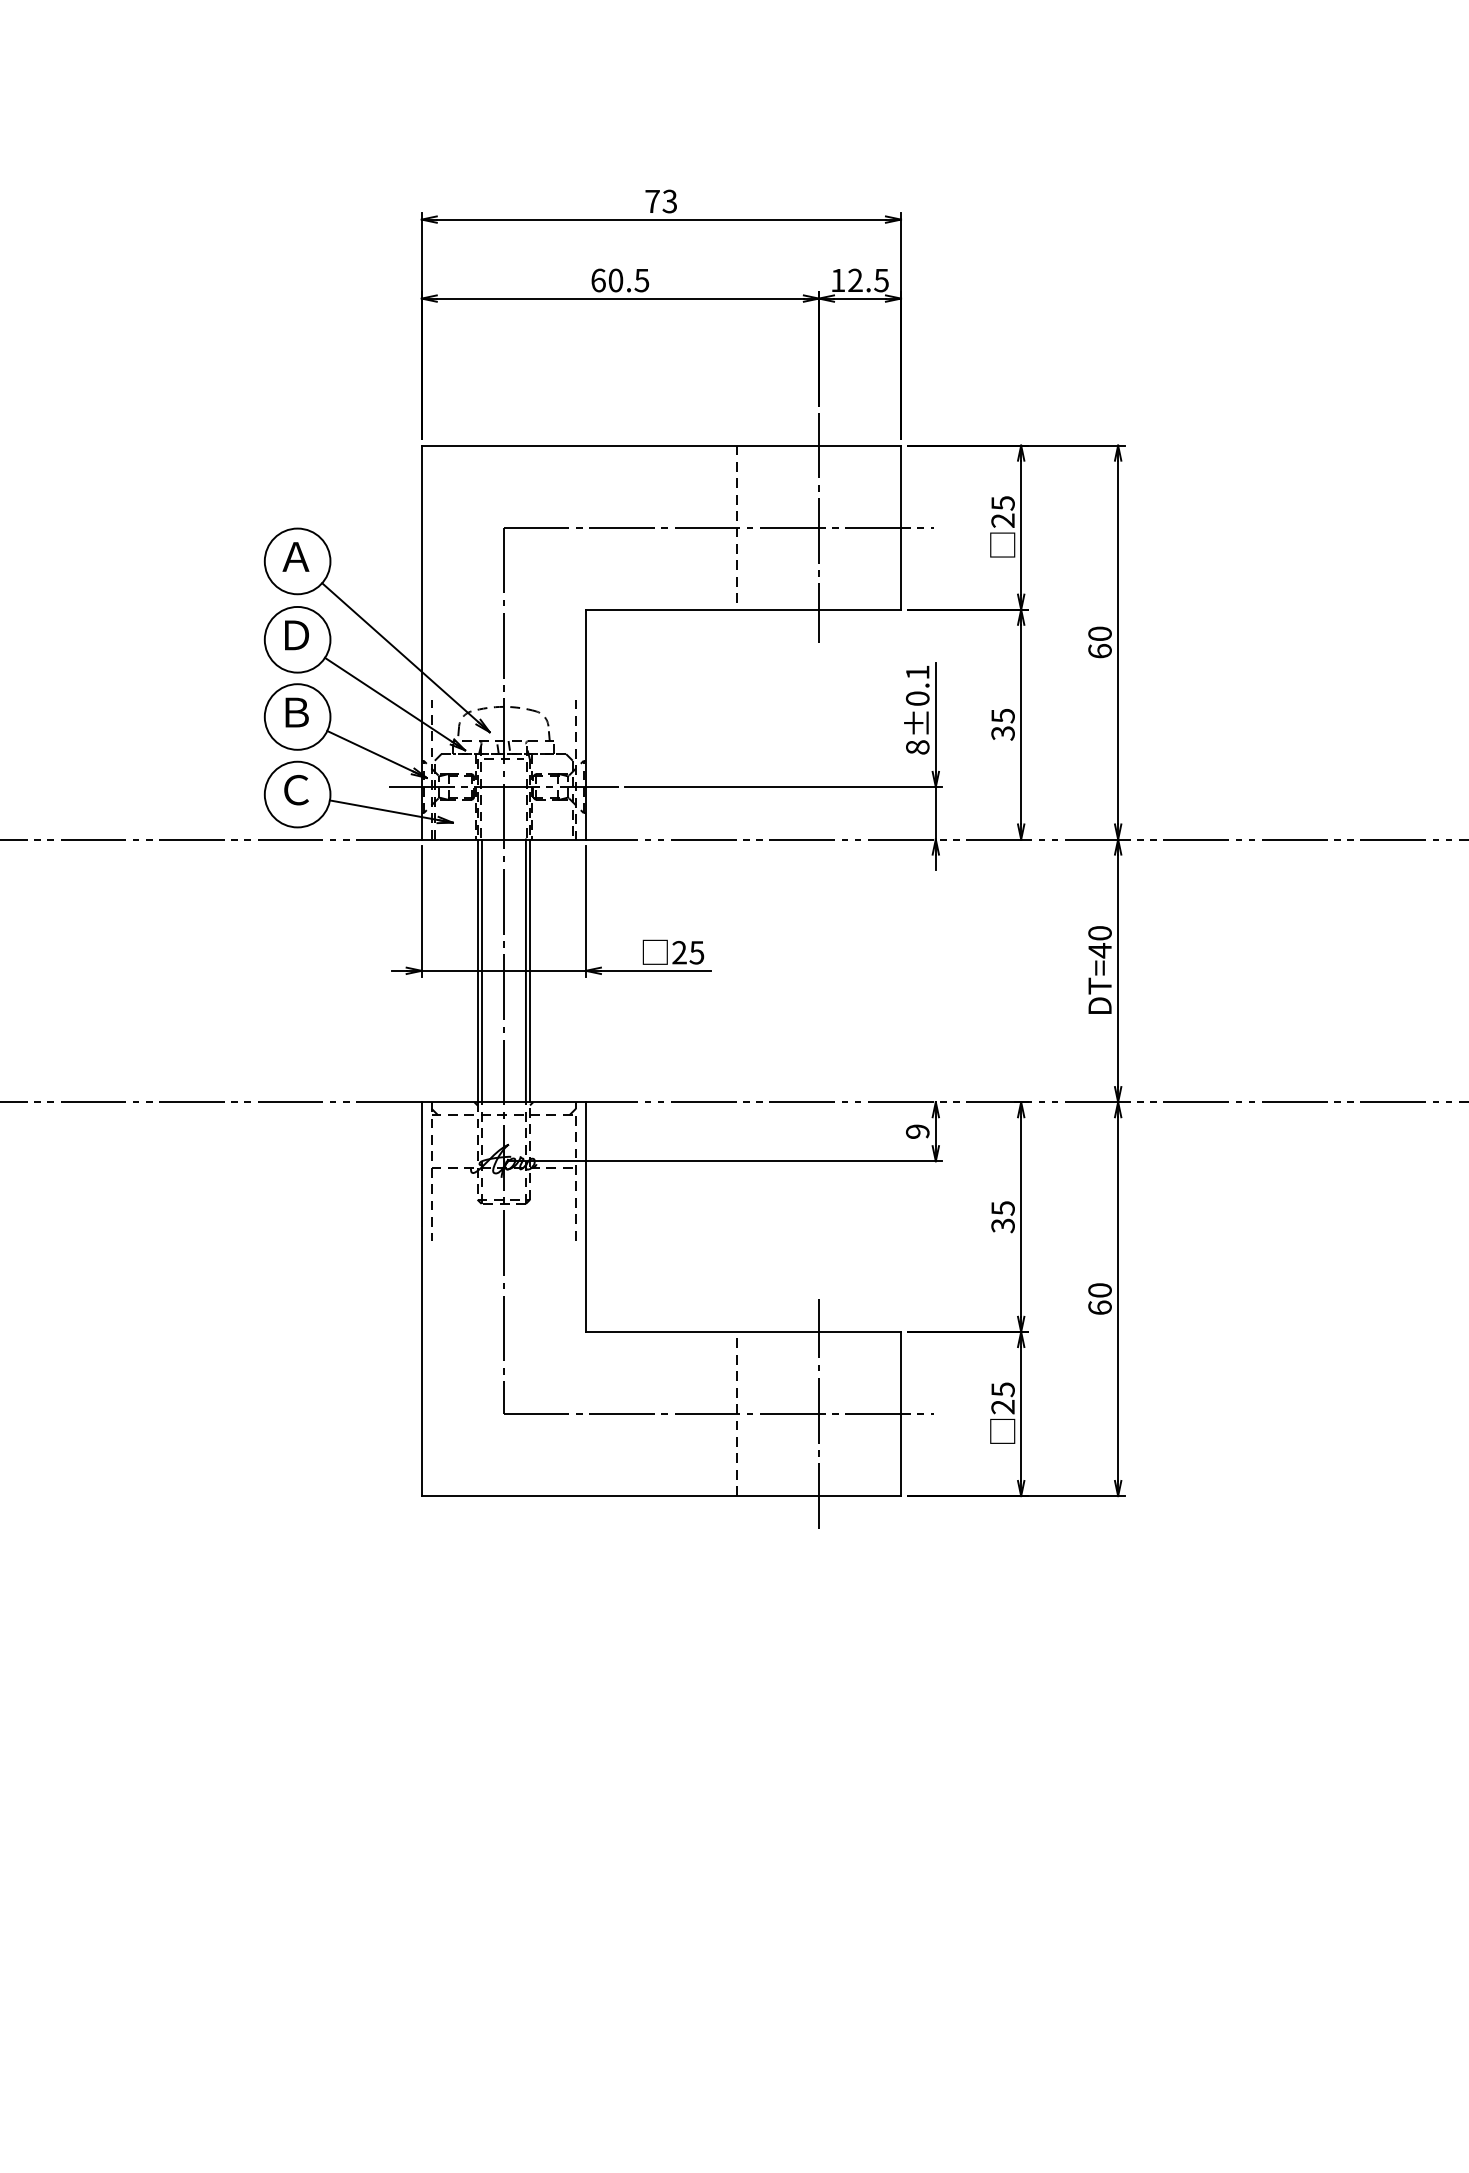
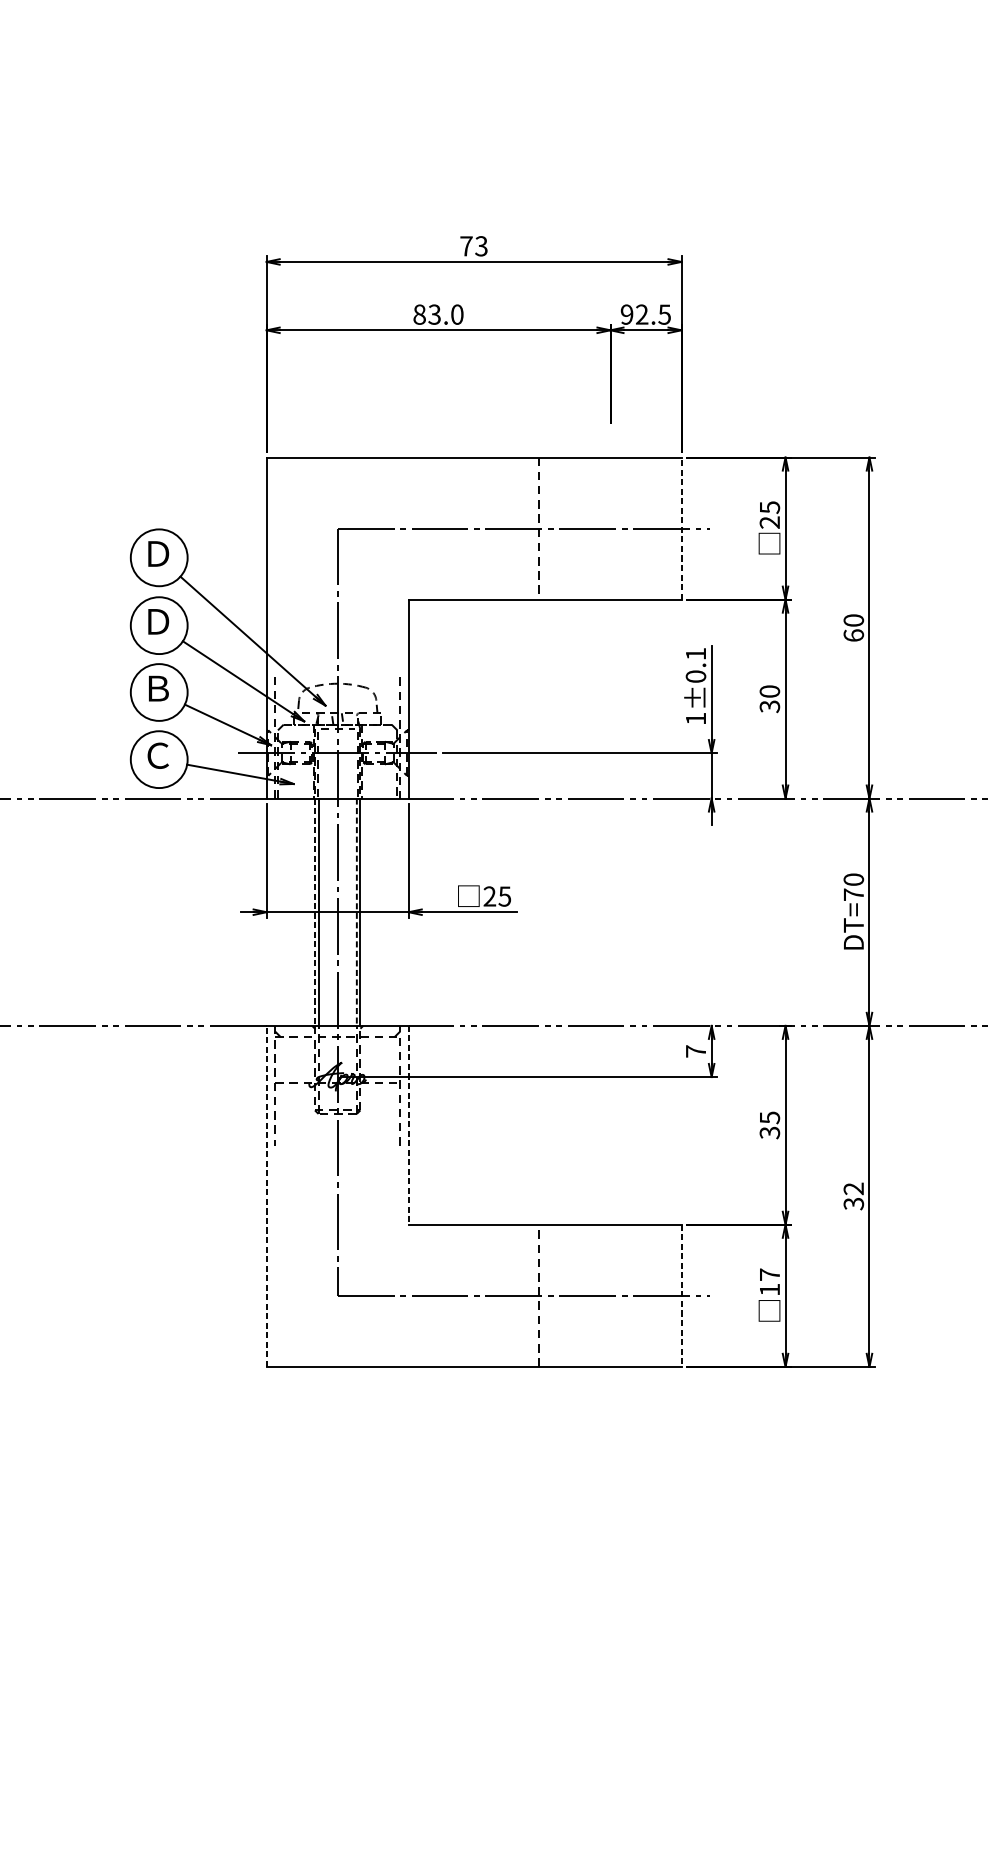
text: (620, 280) -> (438, 314), 60.5 -> 83.0
text: (838, 280) -> (627, 314), 12.5 -> 92.5
line: (818, 527) -> (610, 528), removed
line: (901, 527) -> (681, 528), solid -> dashed
text: (295, 556) -> (157, 553), Ａ -> Ｄ
text: (1002, 715) -> (769, 691), 35 -> 30
text: (917, 747) -> (695, 718), 8±0.1 -> 1±0.1
text: (1099, 950) -> (853, 894), DT=40 -> DT=70
line: (477, 971) -> (314, 912), solid -> dashed
line: (525, 971) -> (356, 912), solid -> dashed
text: (917, 1131) -> (695, 1051), 9 -> 7
line: (585, 1217) -> (408, 1125), solid -> dashed
line: (421, 1299) -> (266, 1196), solid -> dashed
text: (1099, 1299) -> (853, 1196), 60 -> 32
text: (1002, 1398) -> (769, 1282), 25 -> 17
line: (818, 1413) -> (610, 1295), removed
line: (901, 1414) -> (681, 1296), solid -> dashed

